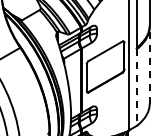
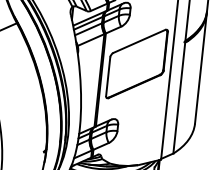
line: (149, 64) -> (200, 67), dashed -> solid
line: (137, 87) -> (179, 98), dashed -> solid

